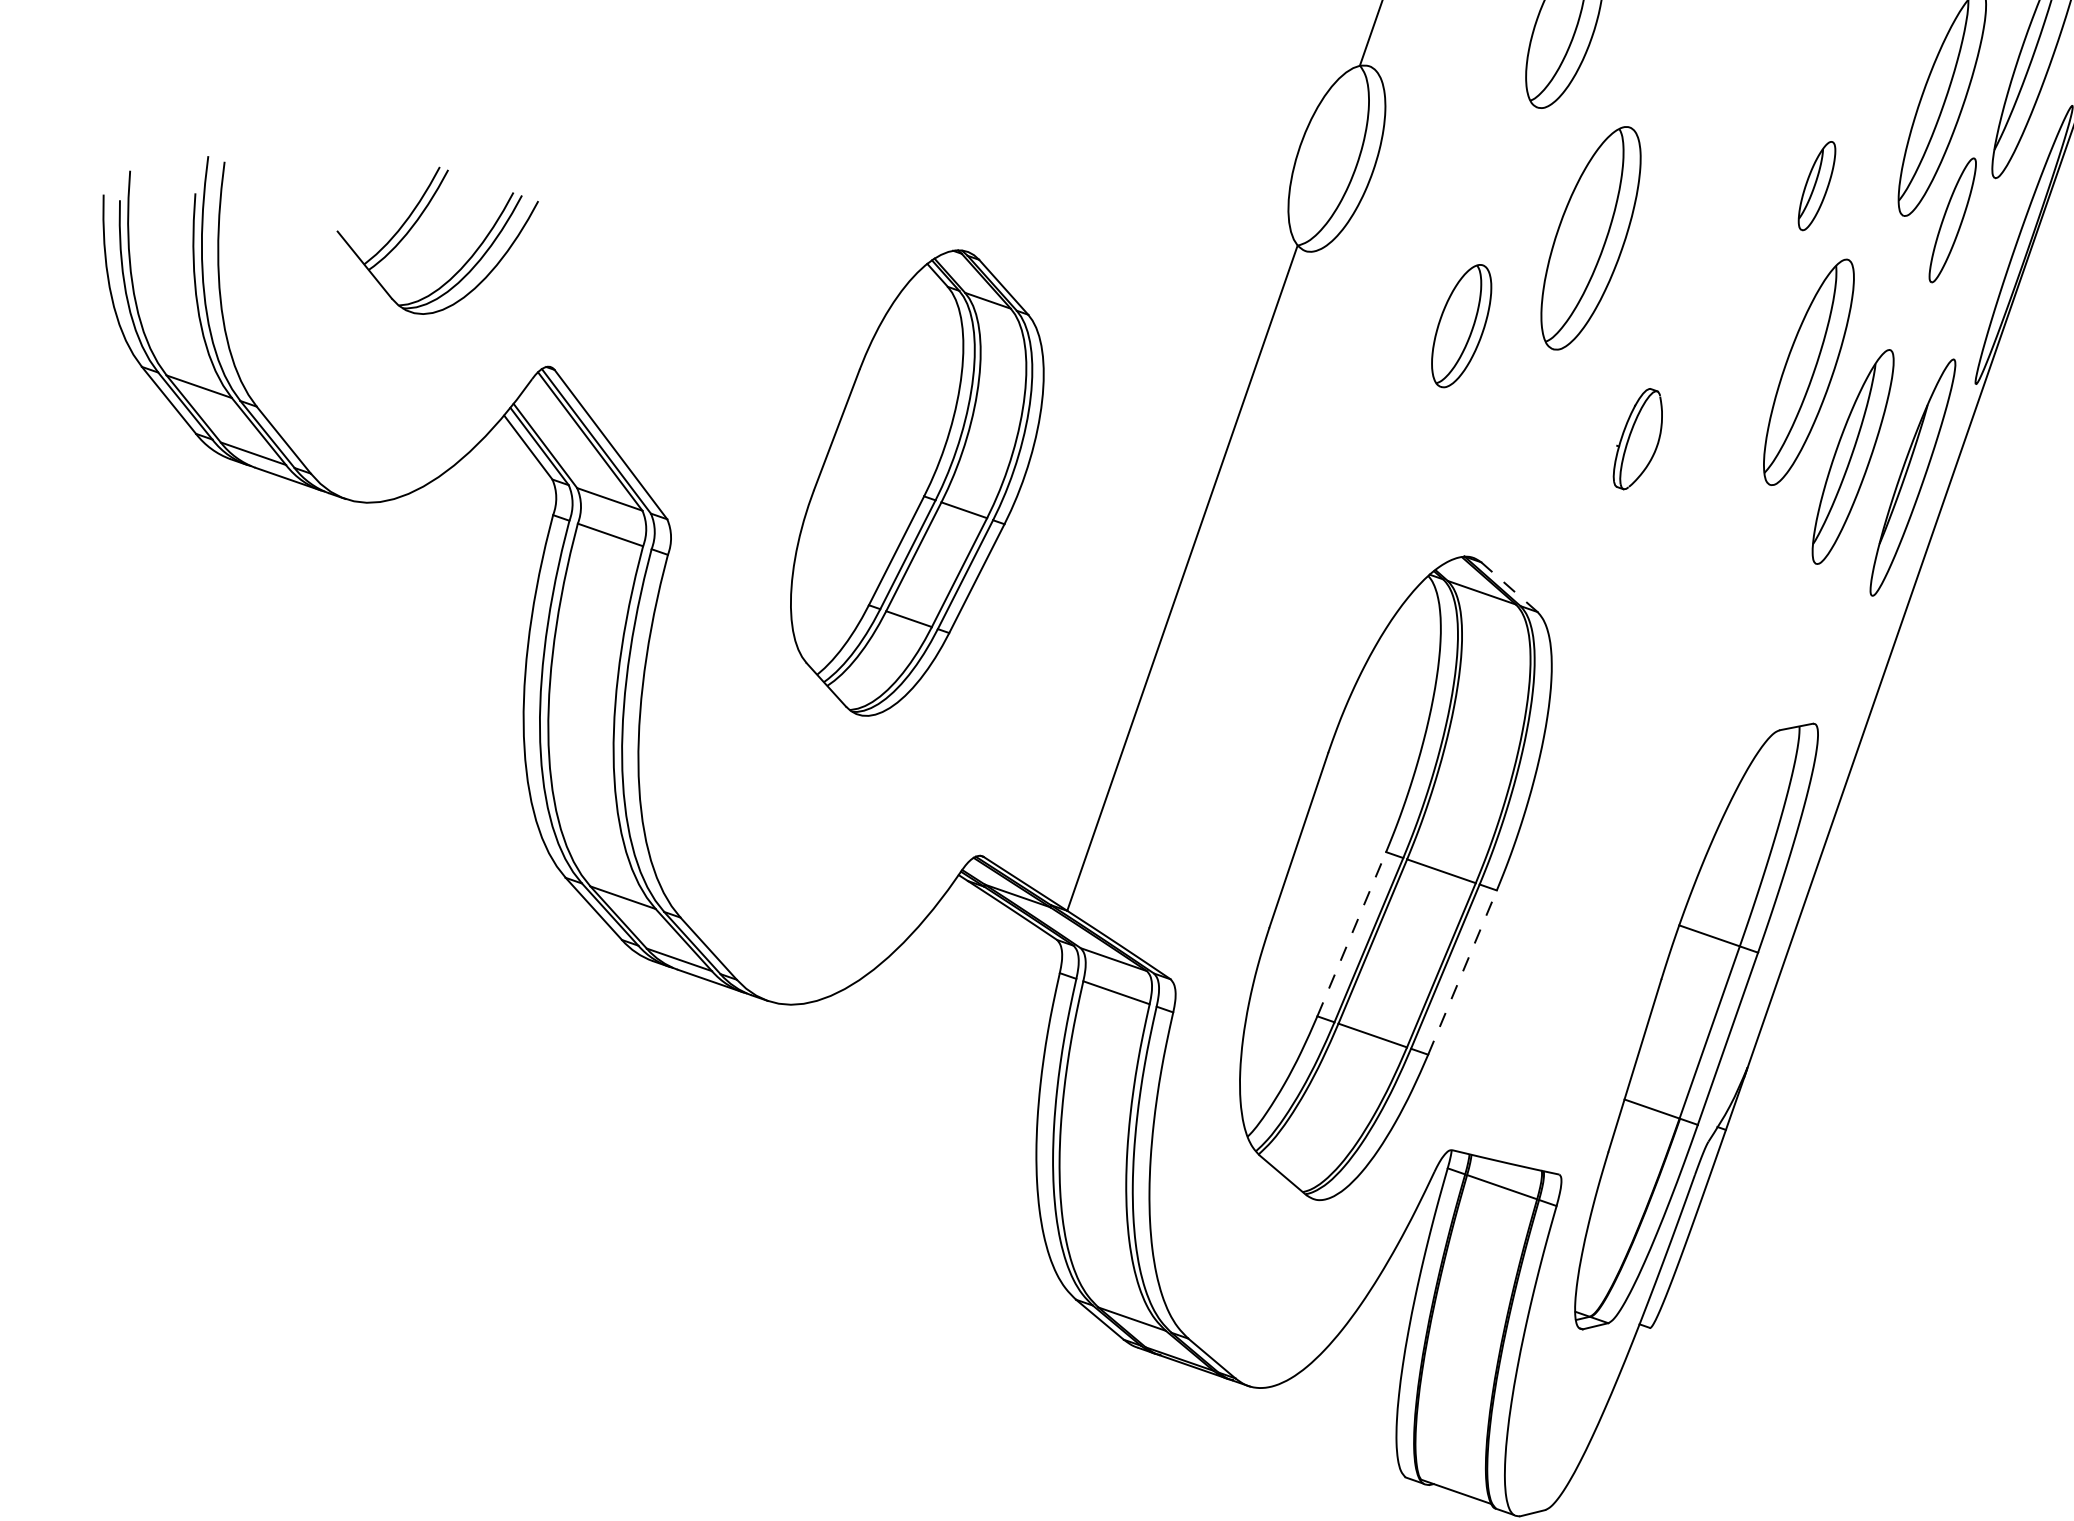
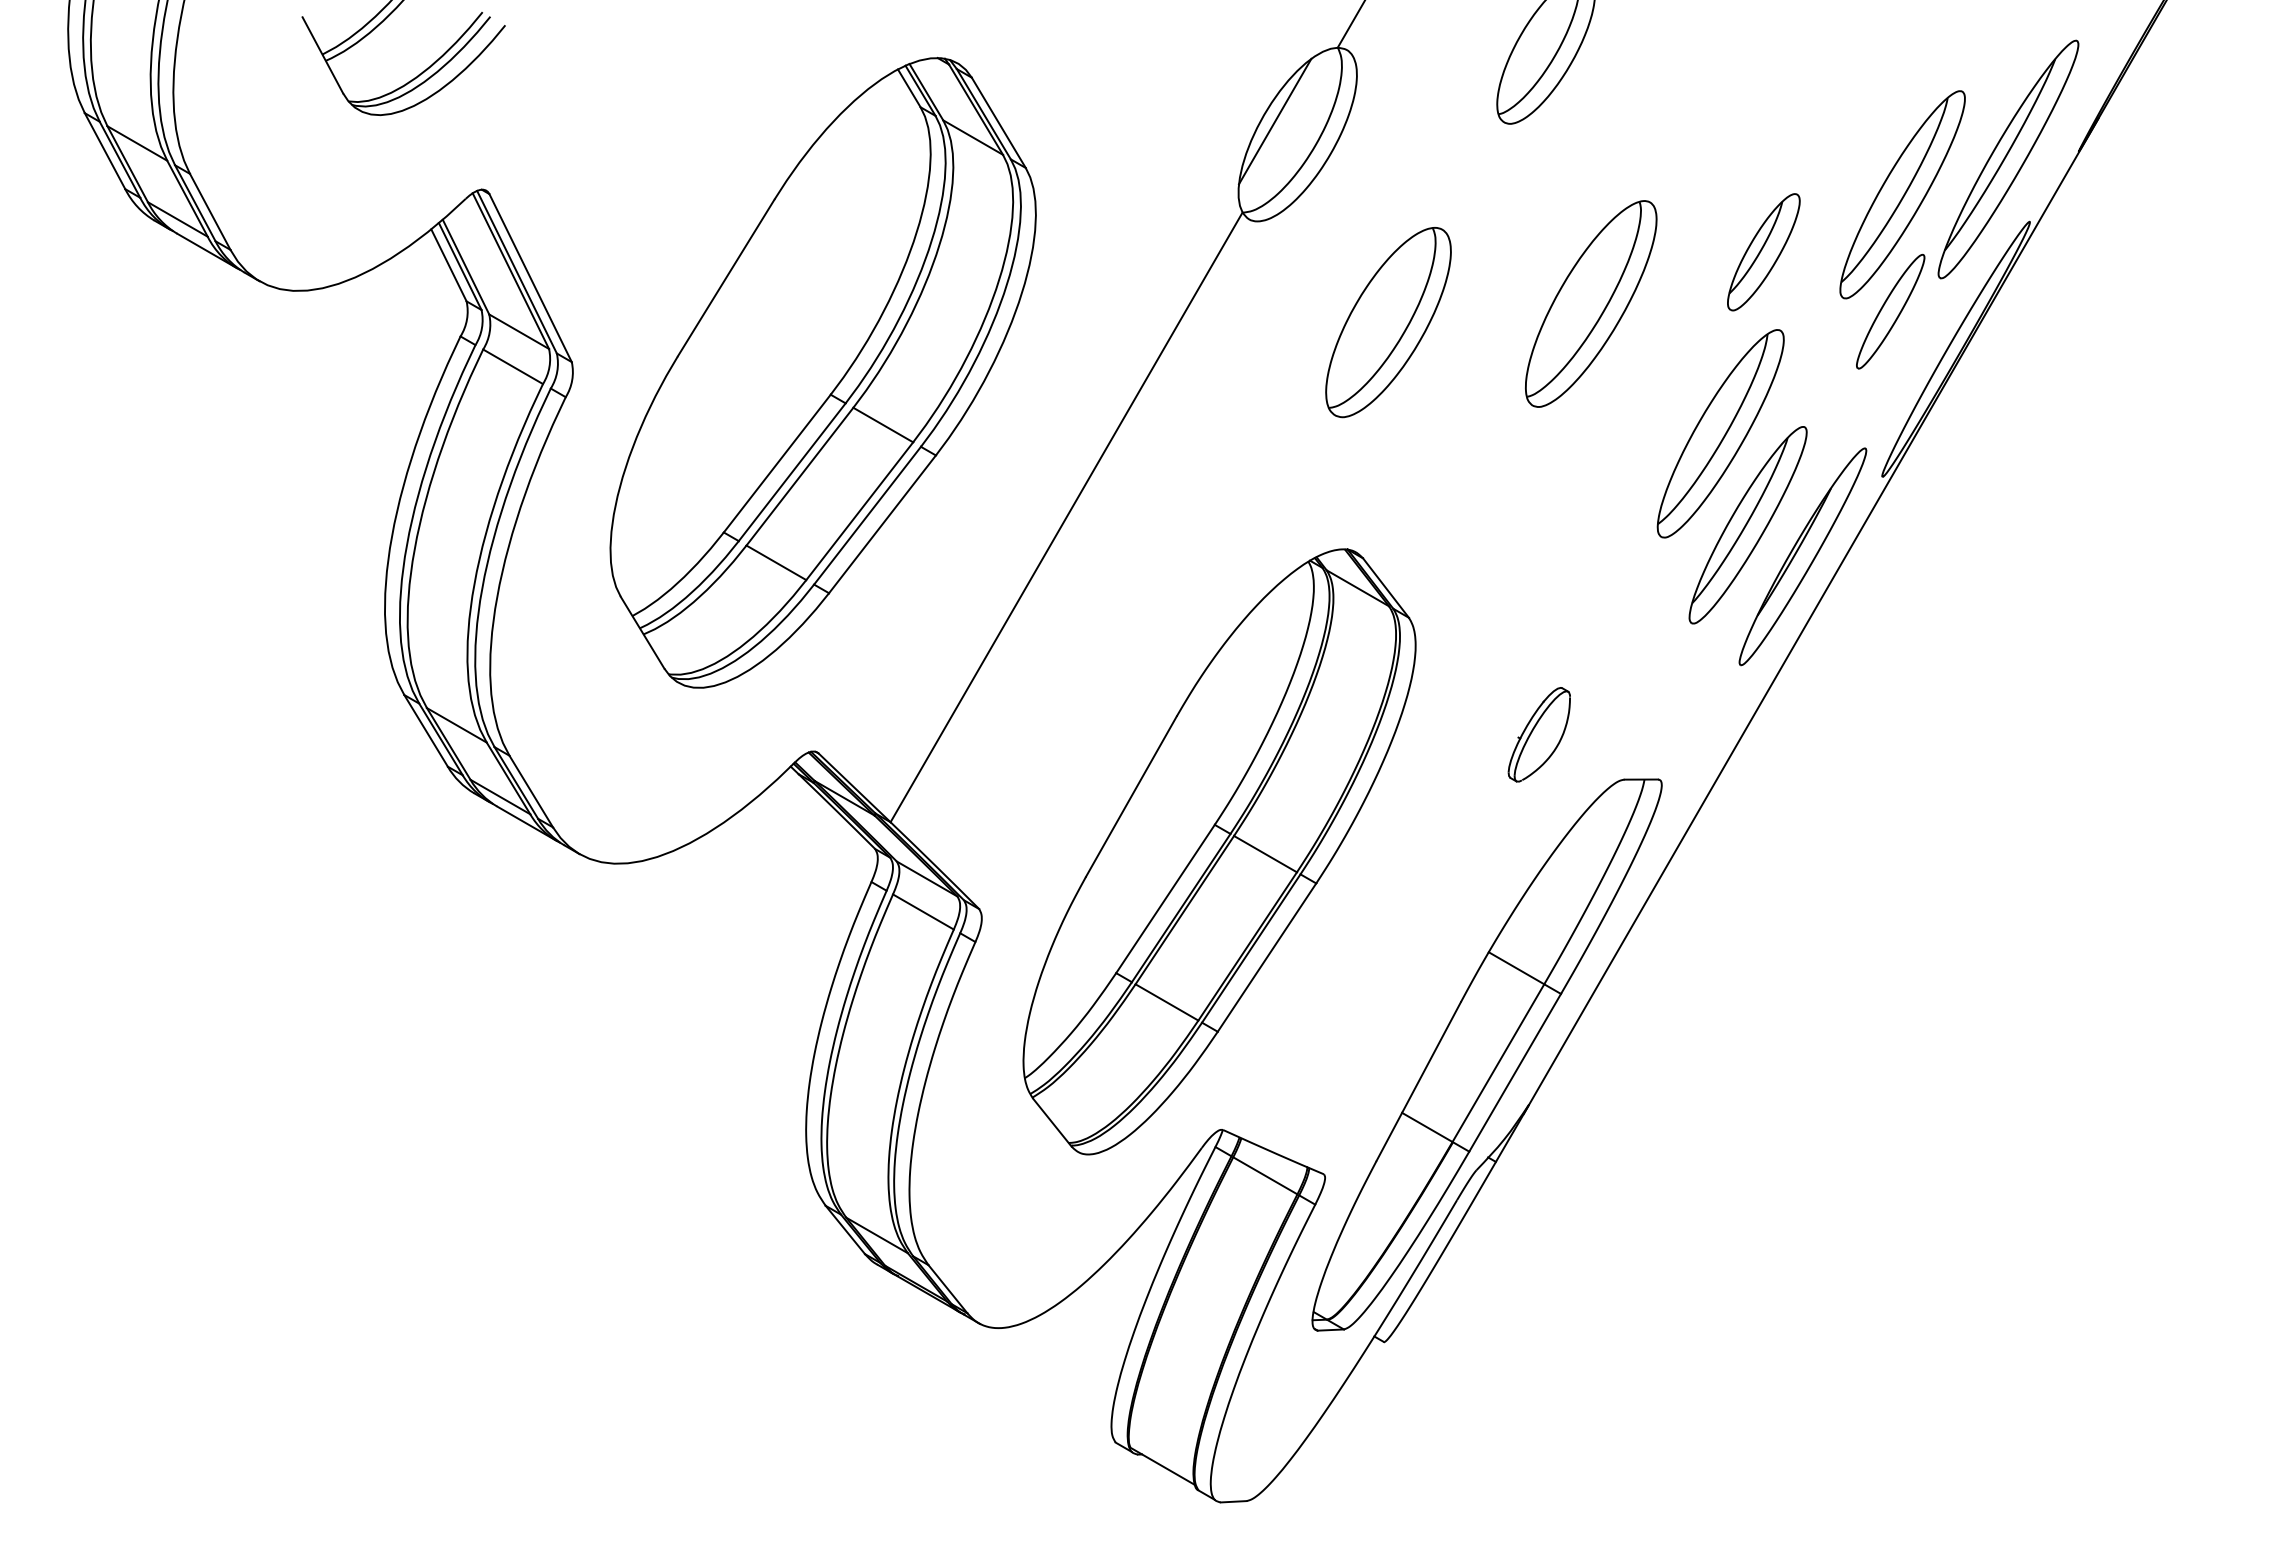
line: (1311, 150) -> (1274, 121), added
part: (1816, 186) -> (1763, 252), size x1.43
part: (1591, 237) -> (1591, 303), moved
part: (1461, 325) -> (1388, 322), size x1.67
part: (1636, 438) -> (1538, 734), moved
part: (915, 482) -> (822, 372), size x1.43
line: (1509, 587) -> (1385, 588), dashed -> solid
line: (1351, 933) -> (1165, 898), dashed -> solid
line: (1462, 972) -> (1267, 957), dashed -> solid

